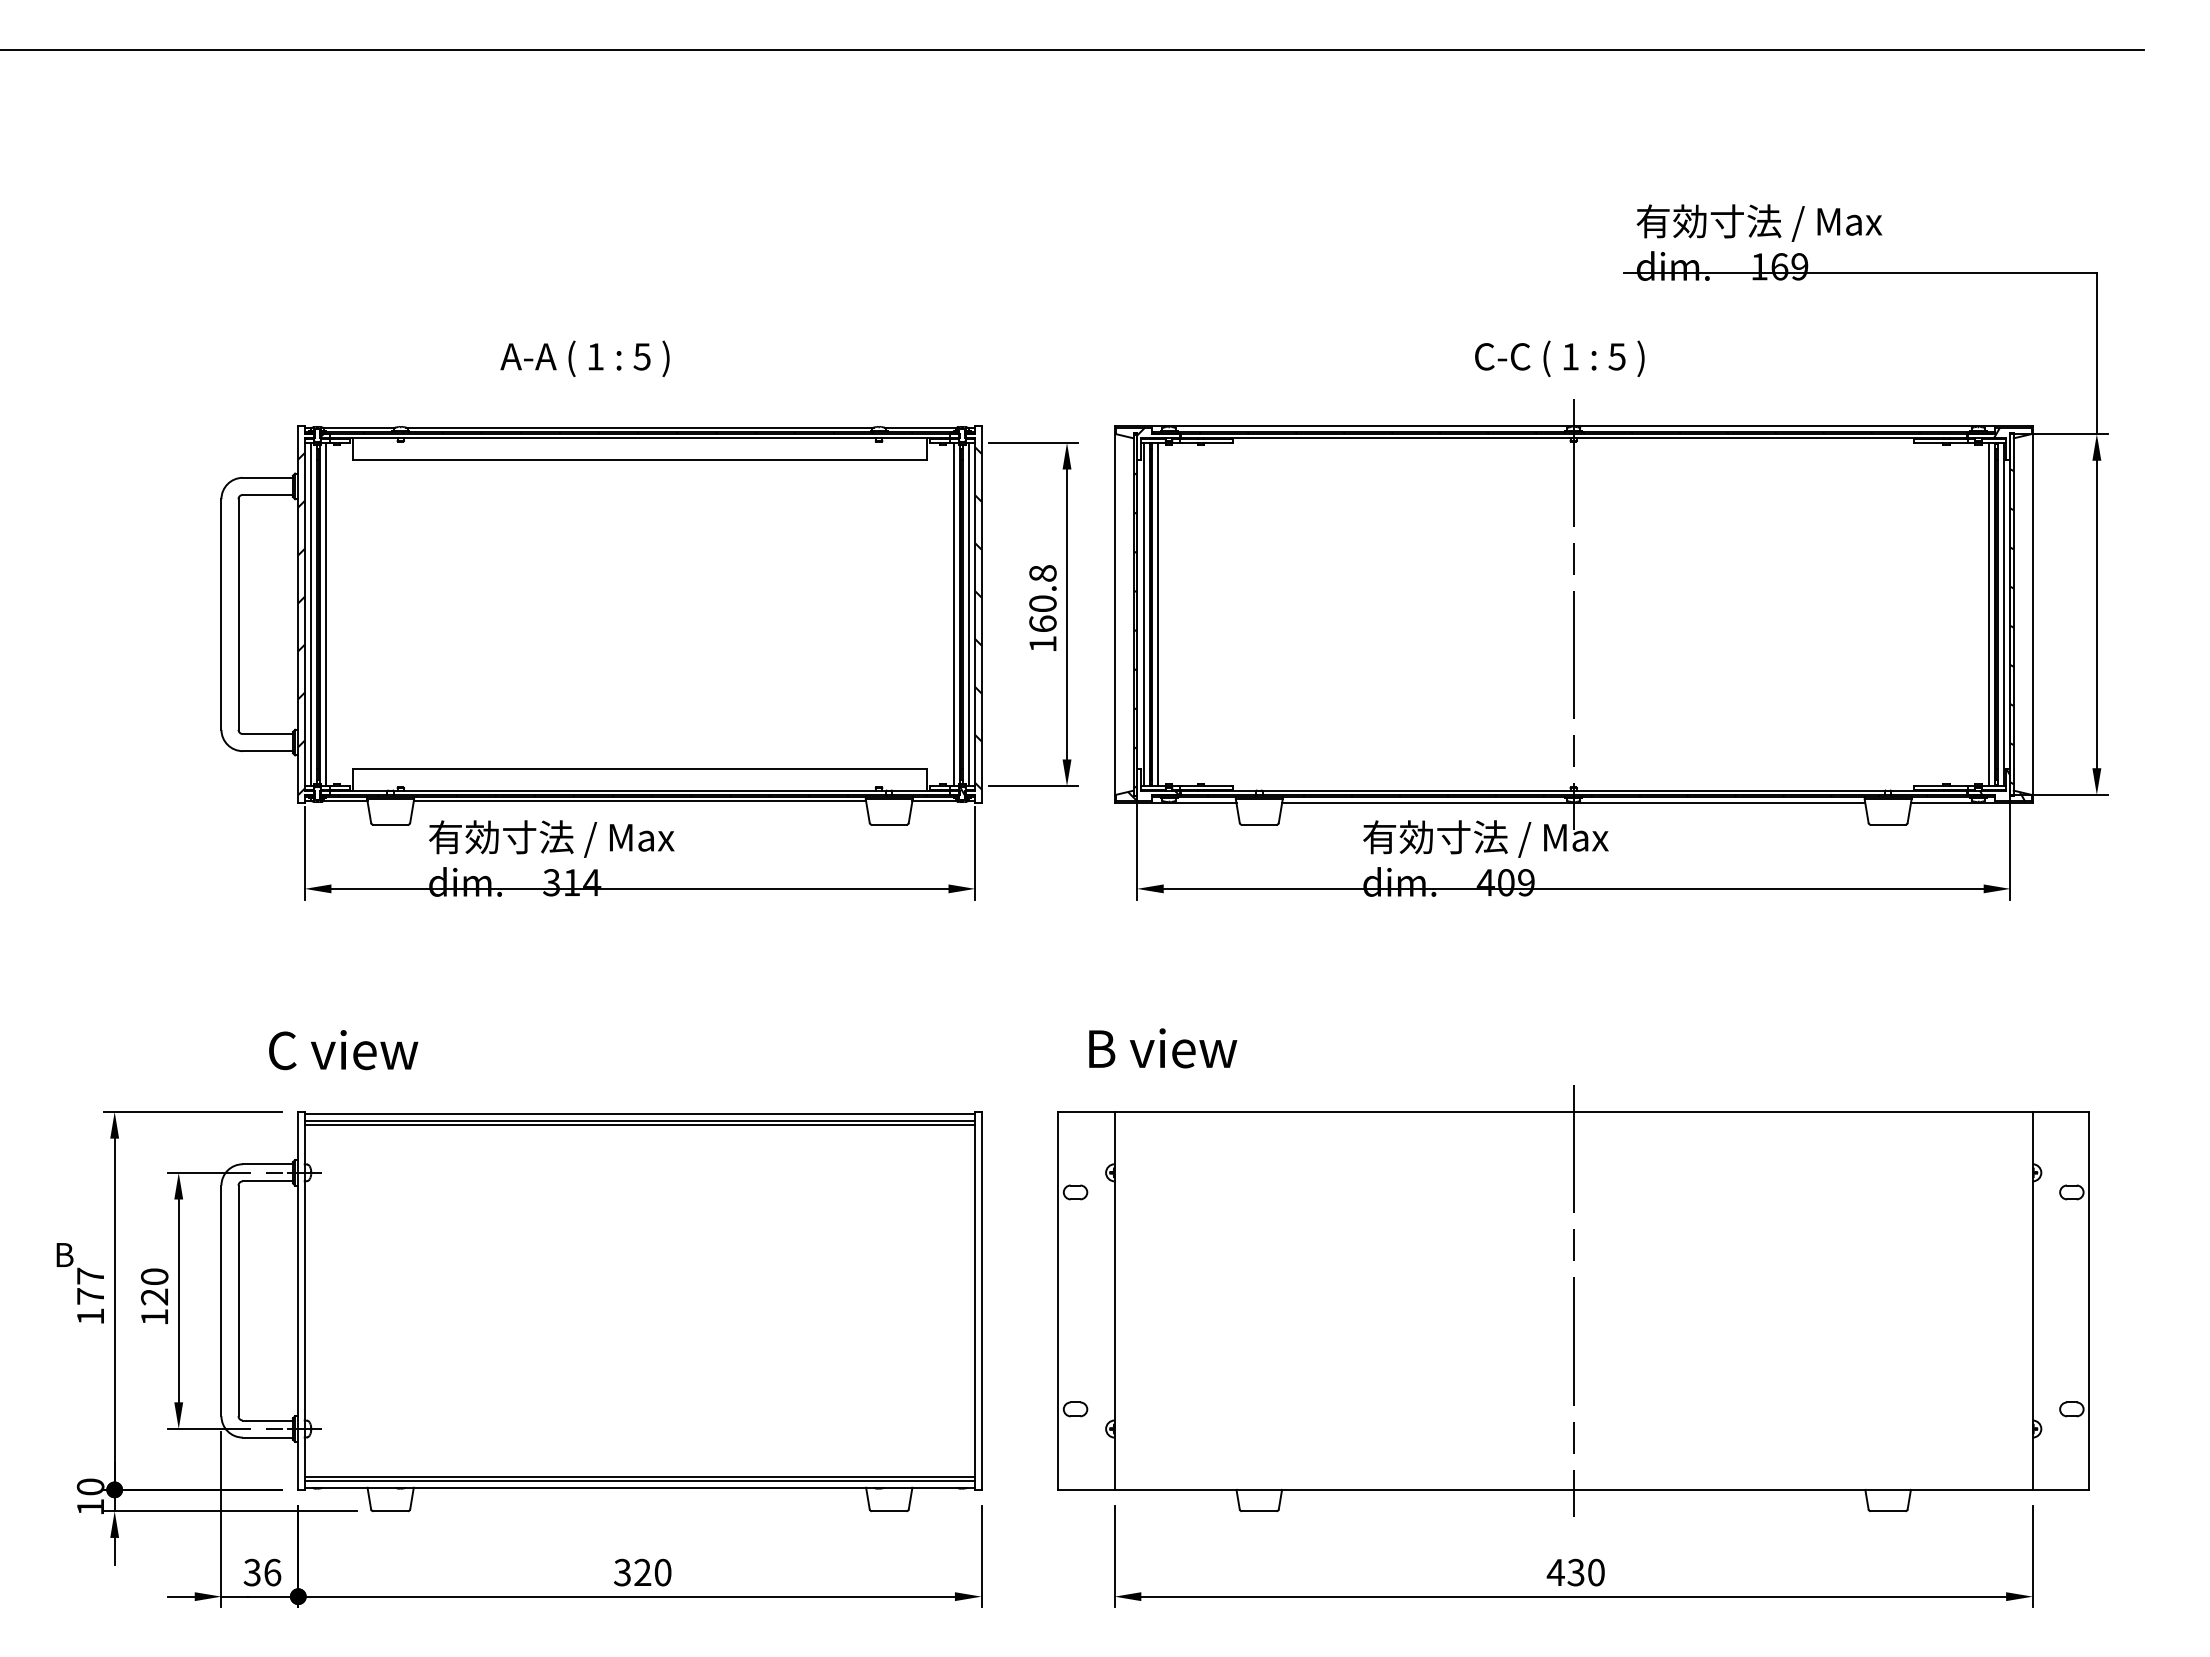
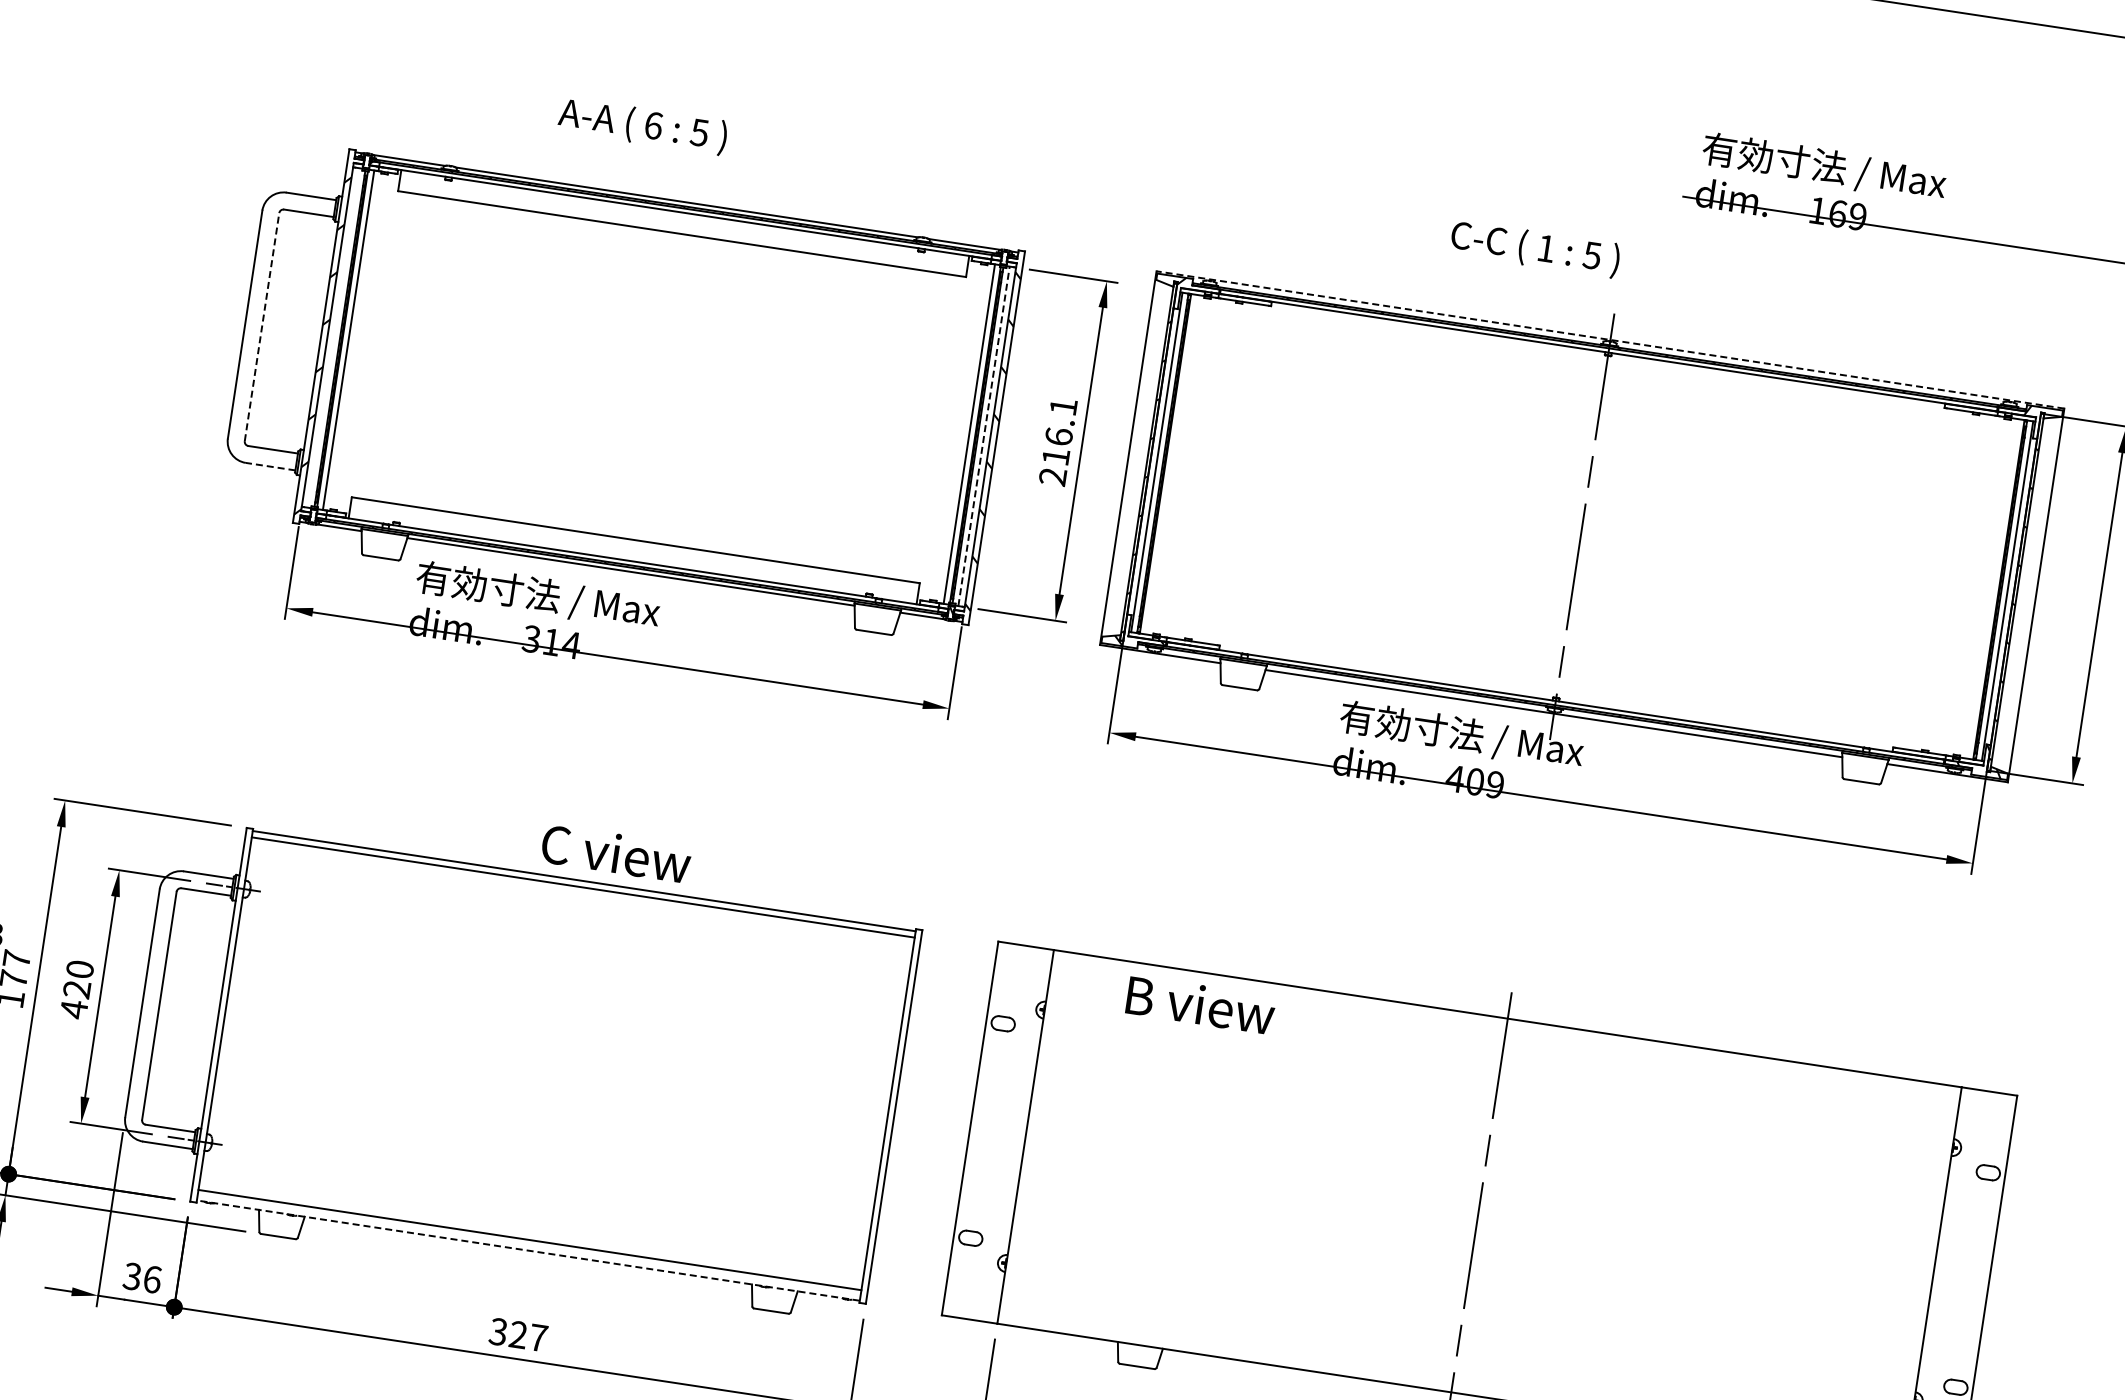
text: (595, 356) -> (653, 125), 1 -> 6
text: (1559, 358) -> (1535, 248), moved
line: (1573, 425) -> (1610, 339), solid -> dashed
text: (1042, 608) -> (1057, 441), 160.8 -> 216.1
line: (238, 614) -> (262, 327), solid -> dashed
line: (311, 614) -> (334, 338), removed
line: (968, 614) -> (983, 436), solid -> dashed
line: (1158, 614) -> (1171, 464), removed
line: (1989, 614) -> (1993, 588), removed
line: (267, 751) -> (270, 466), solid -> dashed
text: (1163, 1048) -> (1201, 1005), moved
text: (343, 1050) -> (616, 854), moved
line: (639, 1124) -> (582, 891), removed
text: (154, 1317) -> (73, 1009), 120 -> 420
line: (639, 1481) -> (528, 1244), removed
line: (639, 1487) -> (527, 1250), solid -> dashed
text: (662, 1572) -> (537, 1337), 320 -> 327

